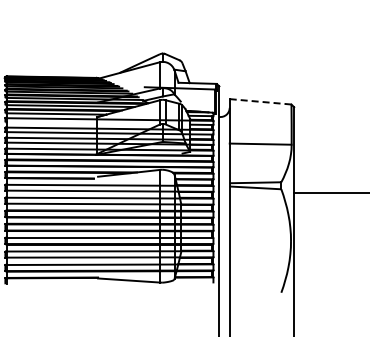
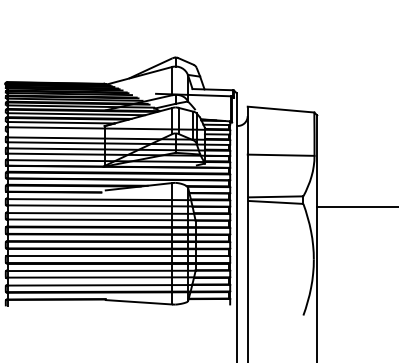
line: (260, 101) -> (280, 109), dashed -> solid

